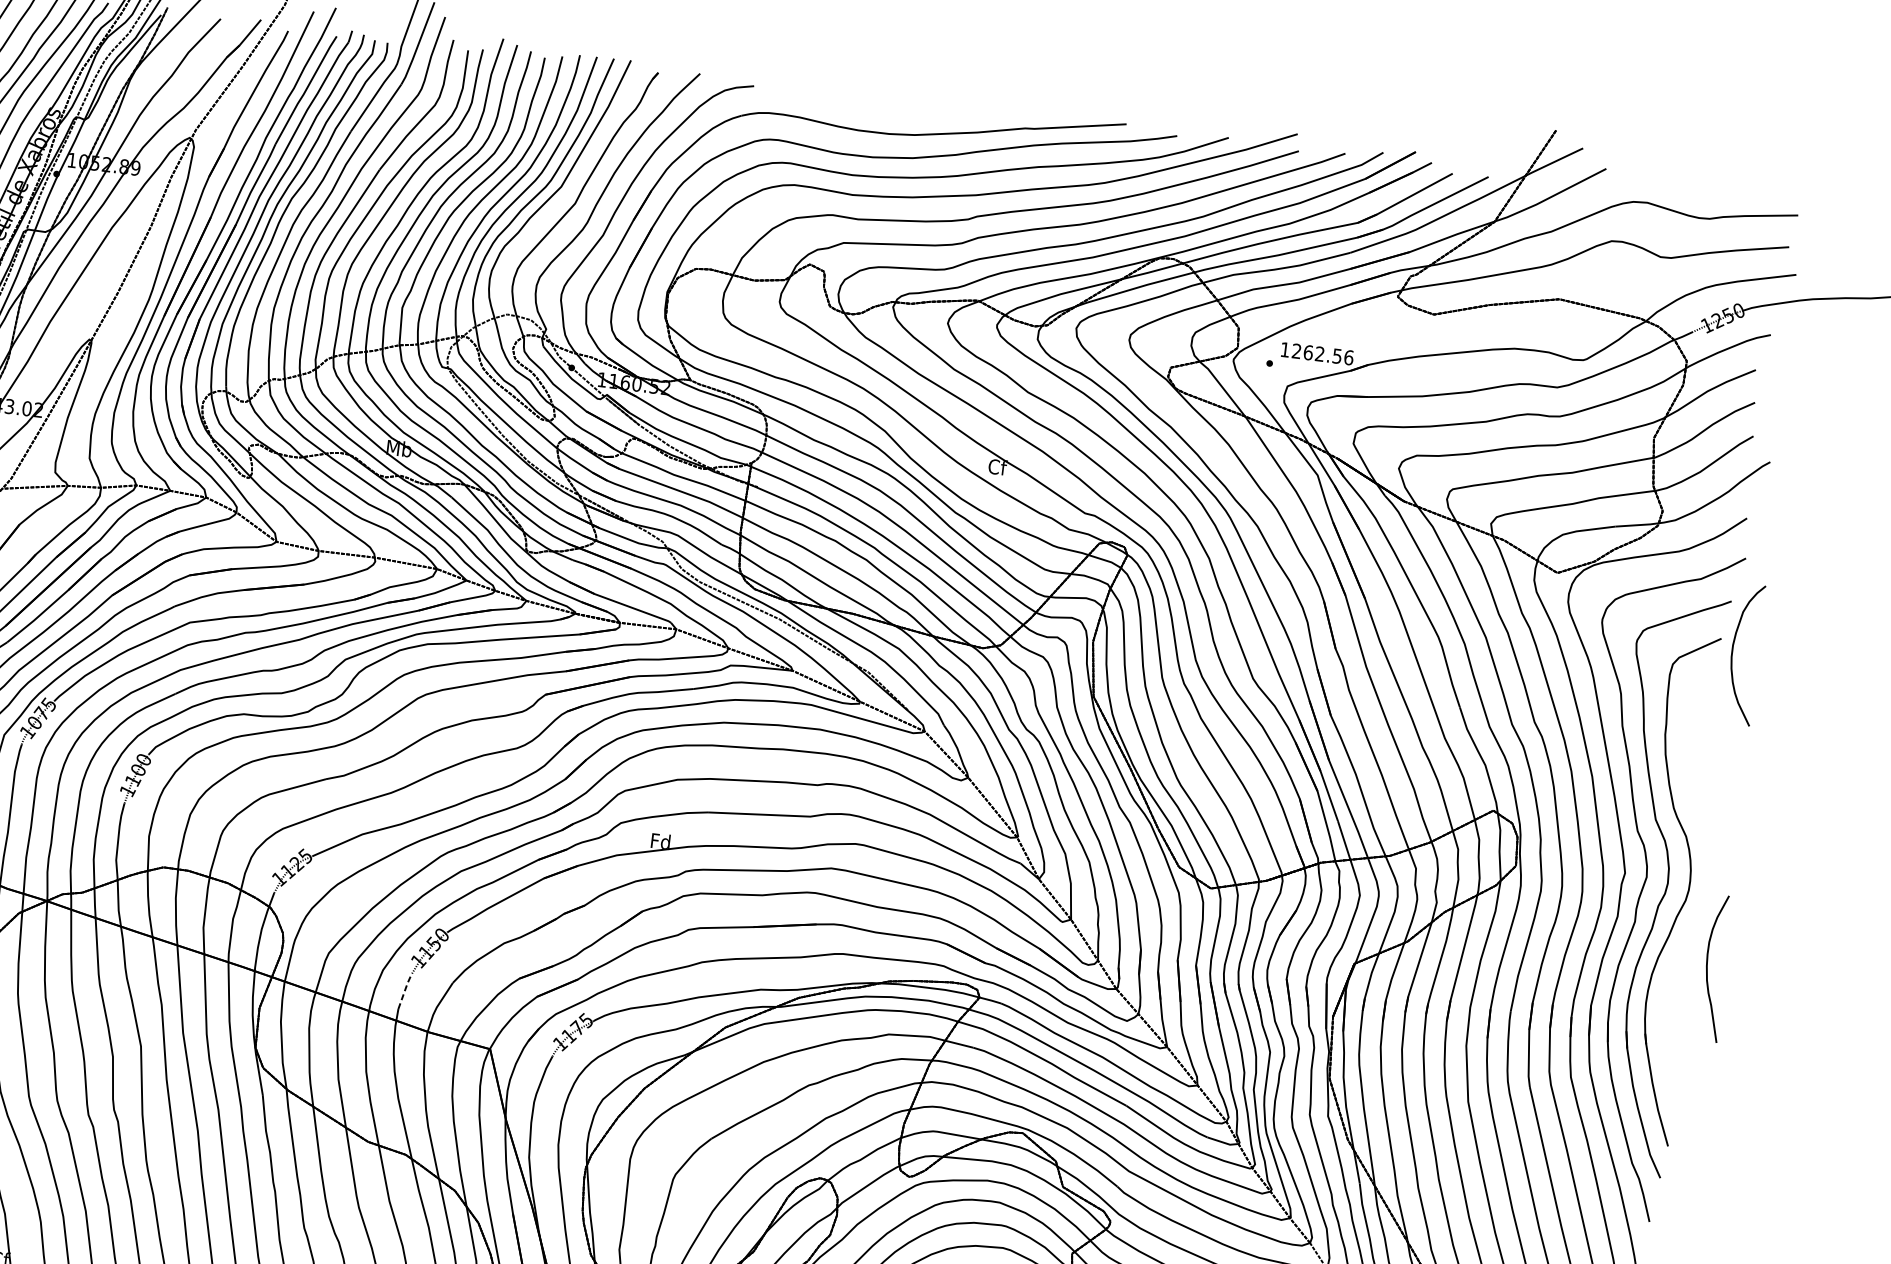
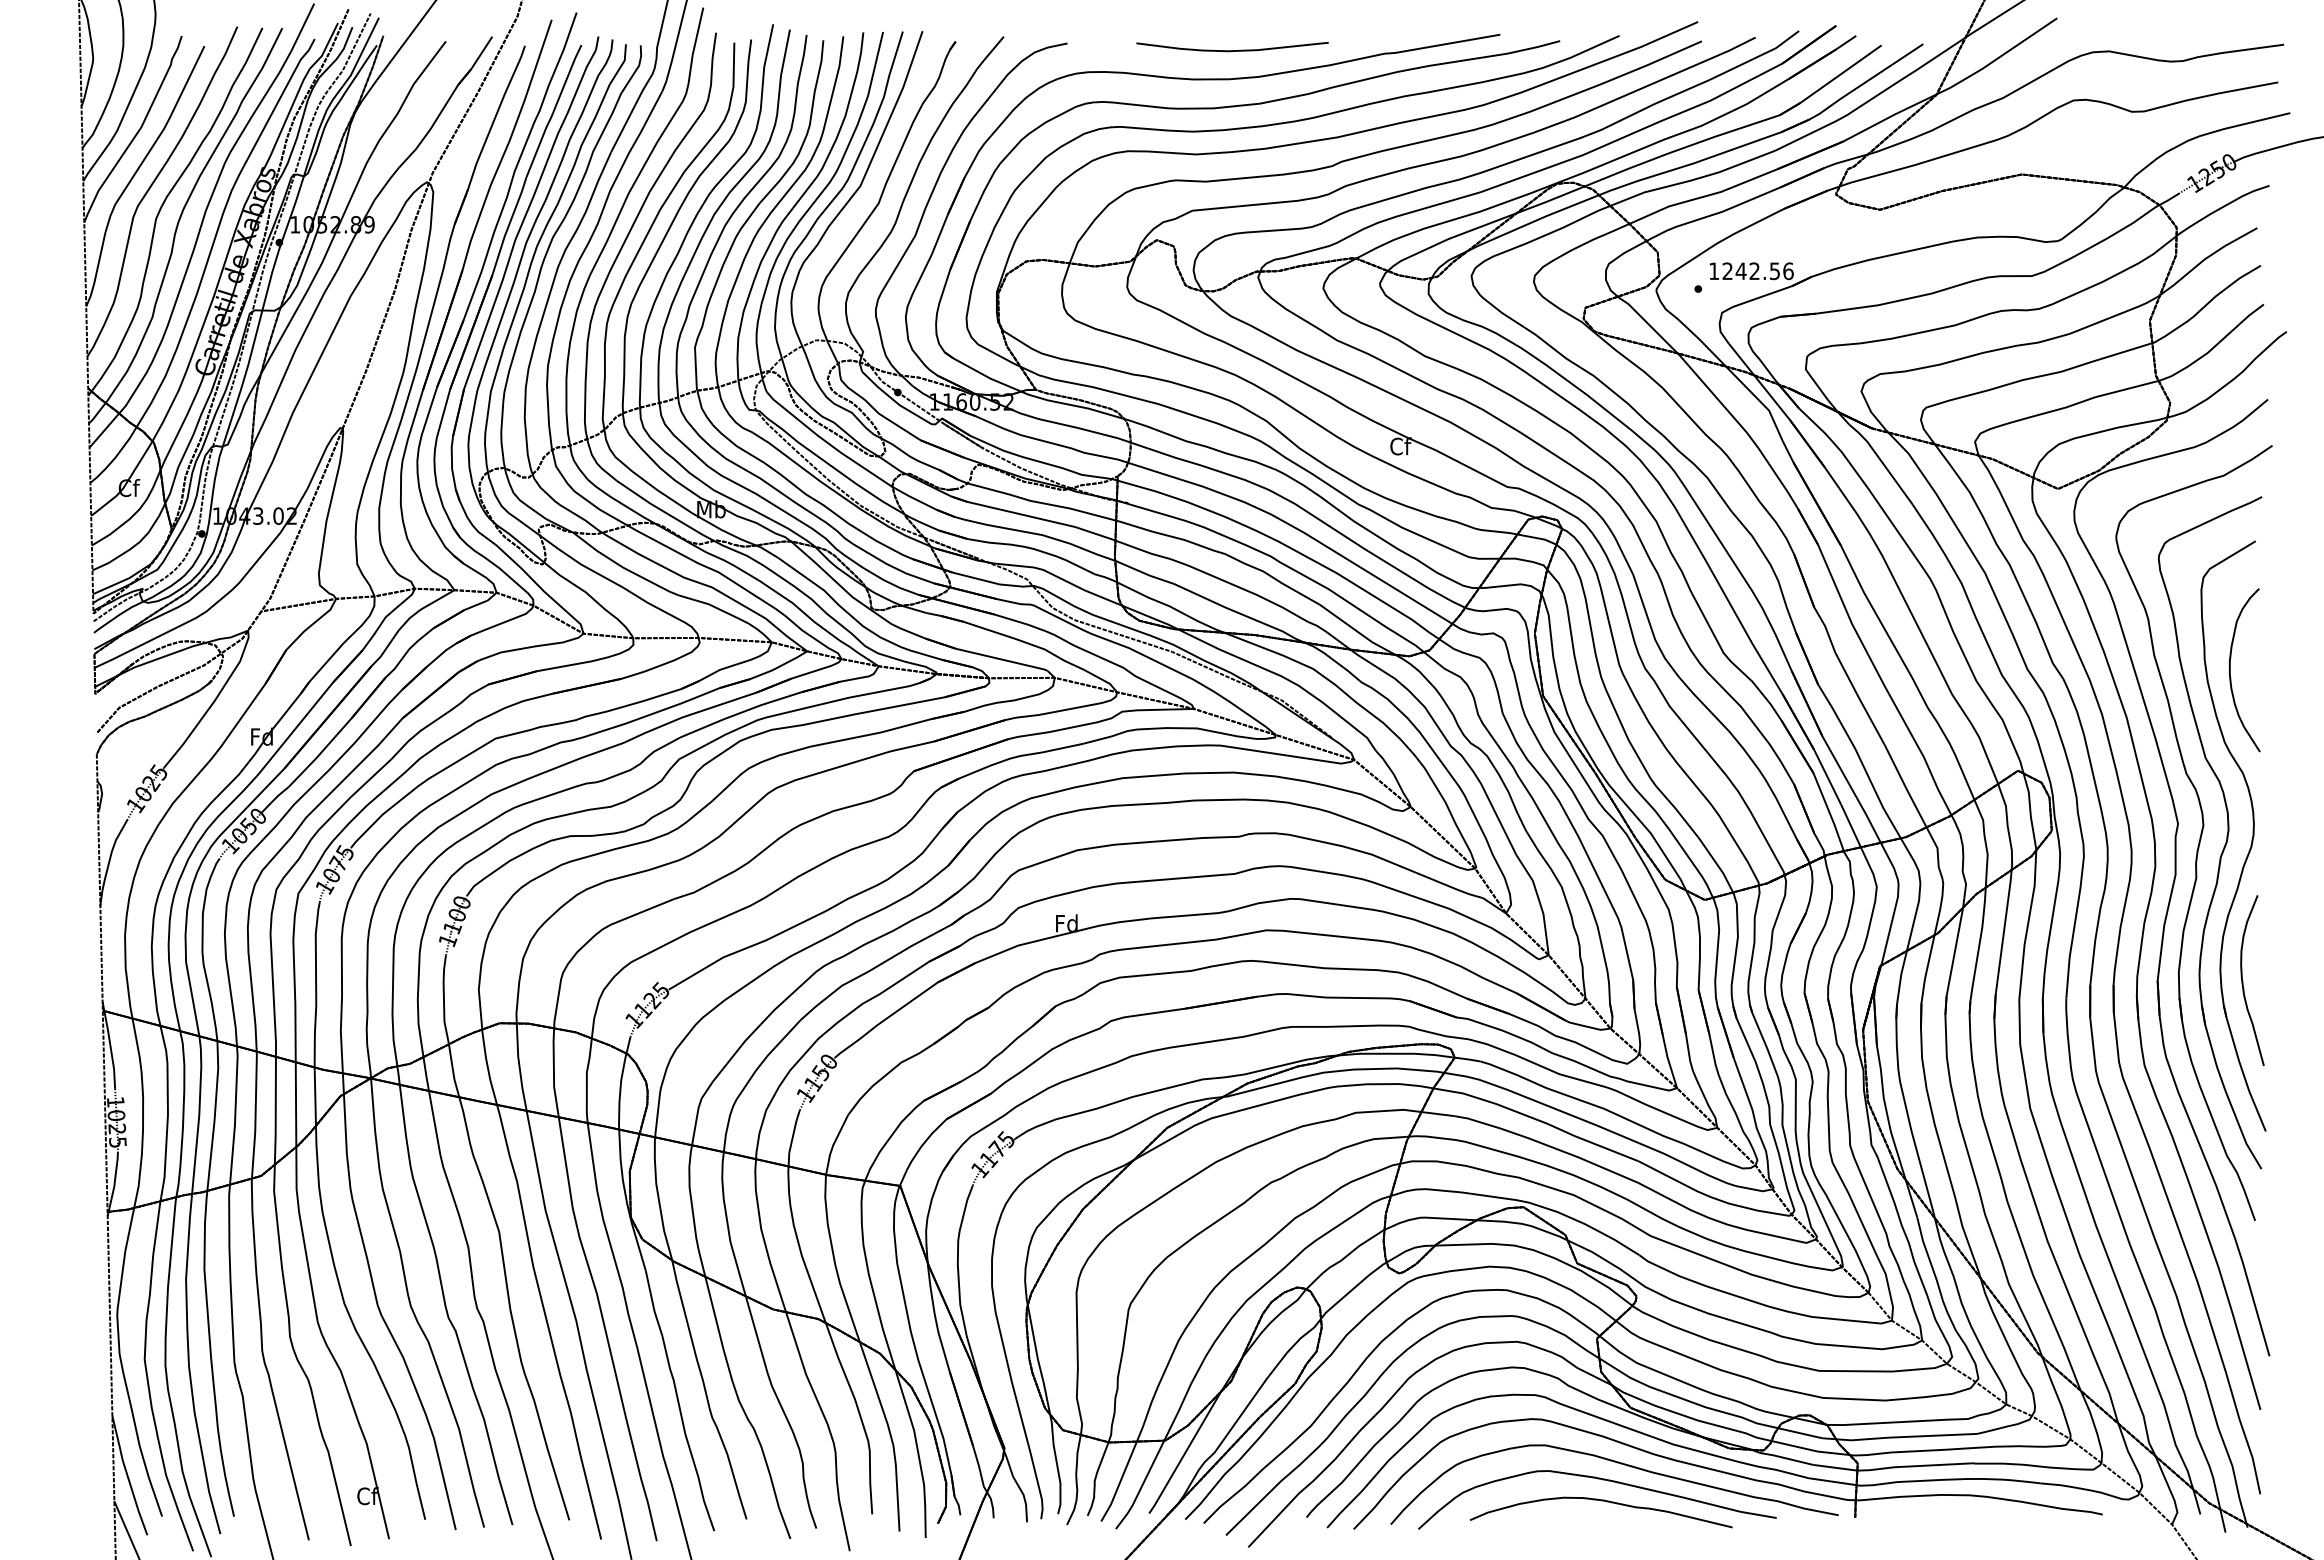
curve: (895, 109) -> (1232, 50), added
text: (1307, 352) -> (1740, 271), 1262.56 -> 1242.56
curve: (1732, 653) -> (2230, 670), moved
curve: (1708, 967) -> (2243, 980), moved
line: (405, 989) -> (794, 1129), dashed -> solid

